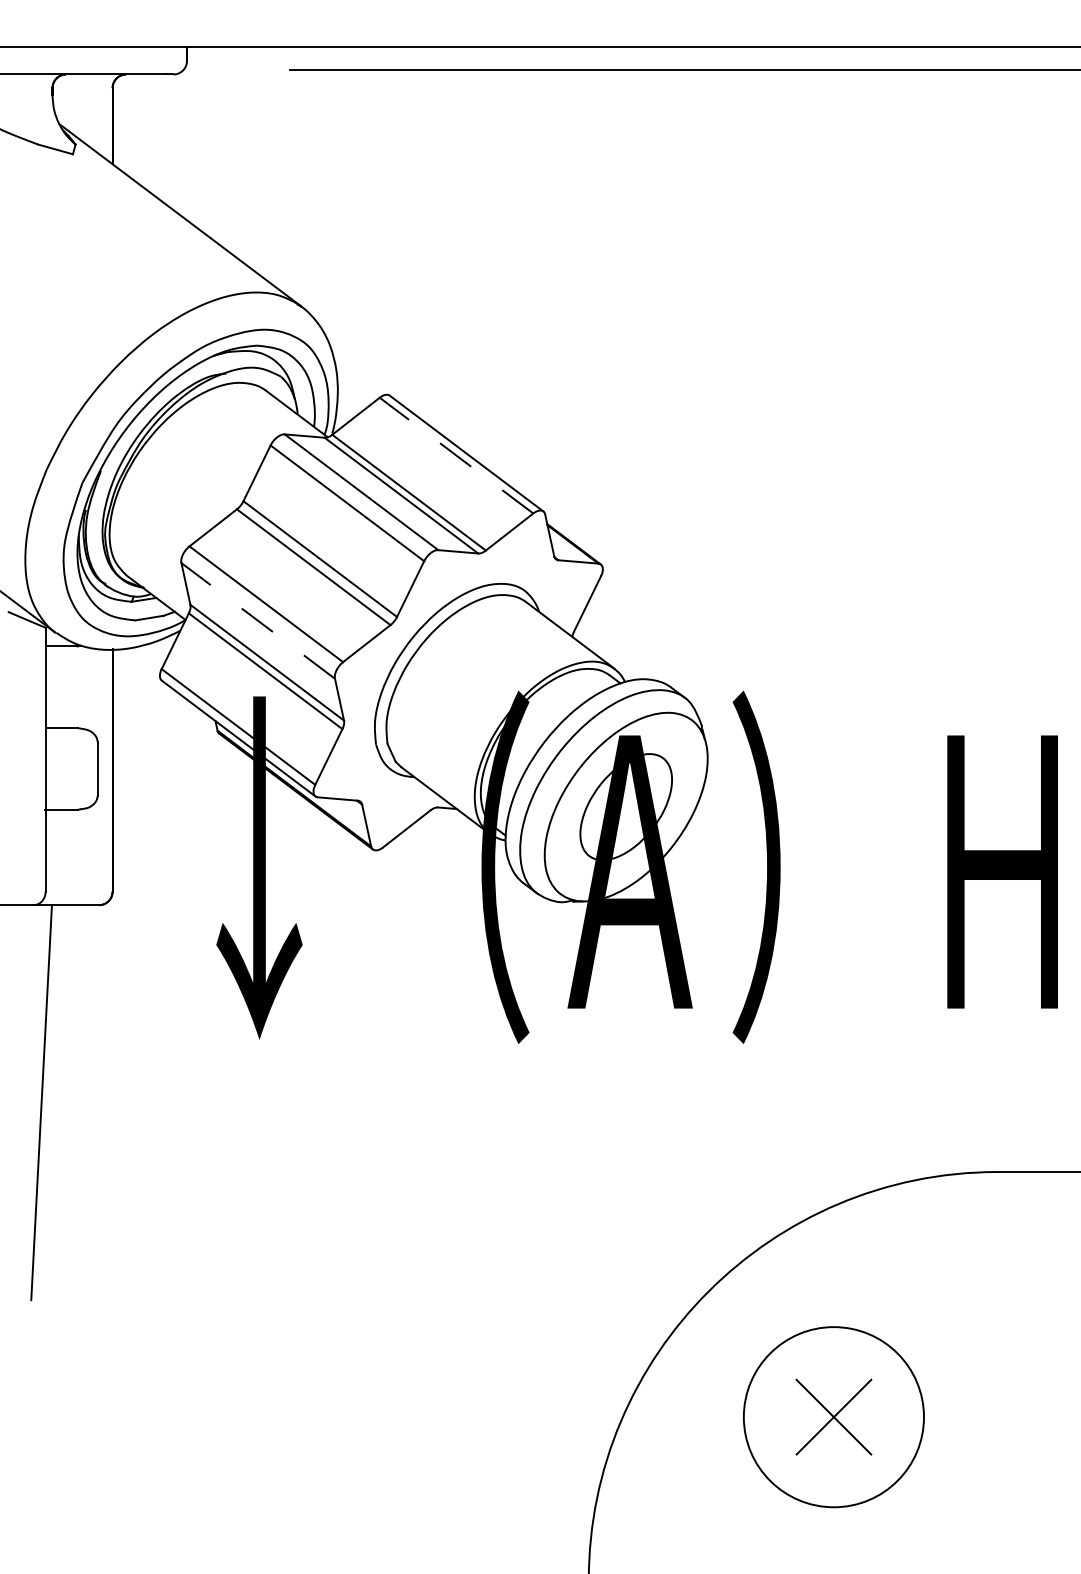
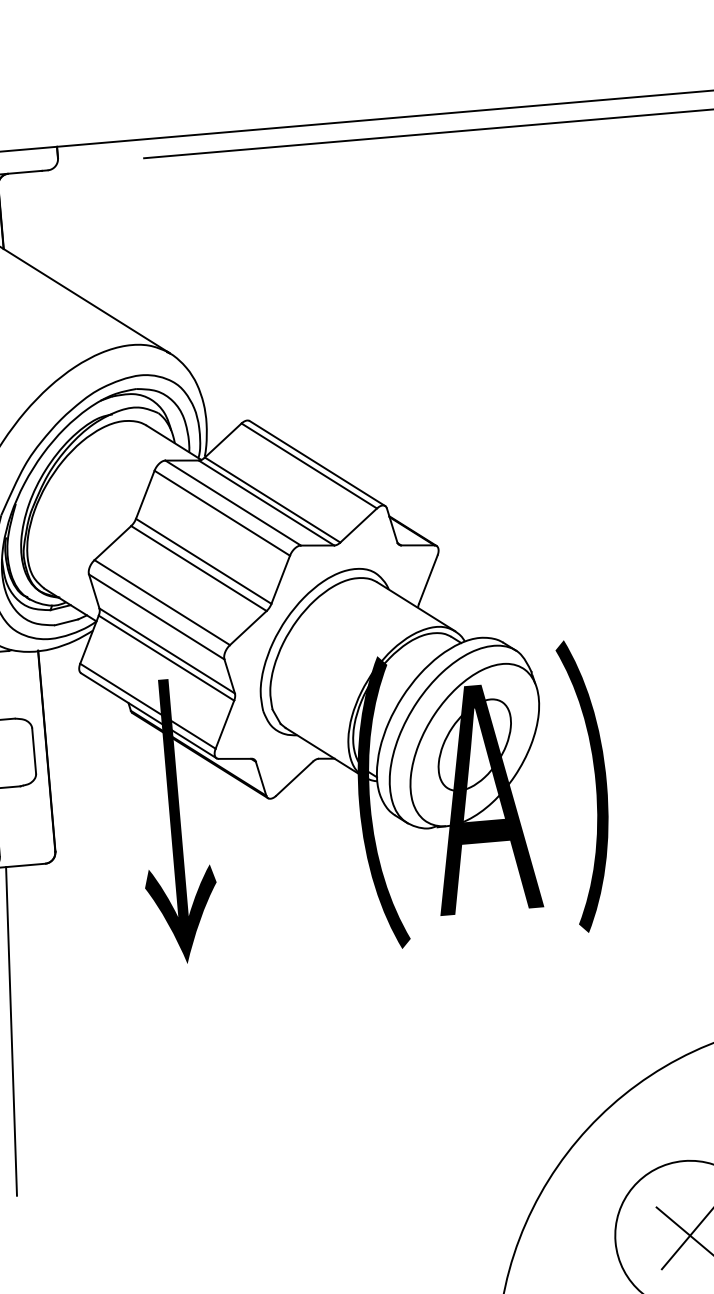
line: (456, 455) -> (309, 465), dashed -> solid
line: (257, 620) -> (156, 616), dashed -> solid

